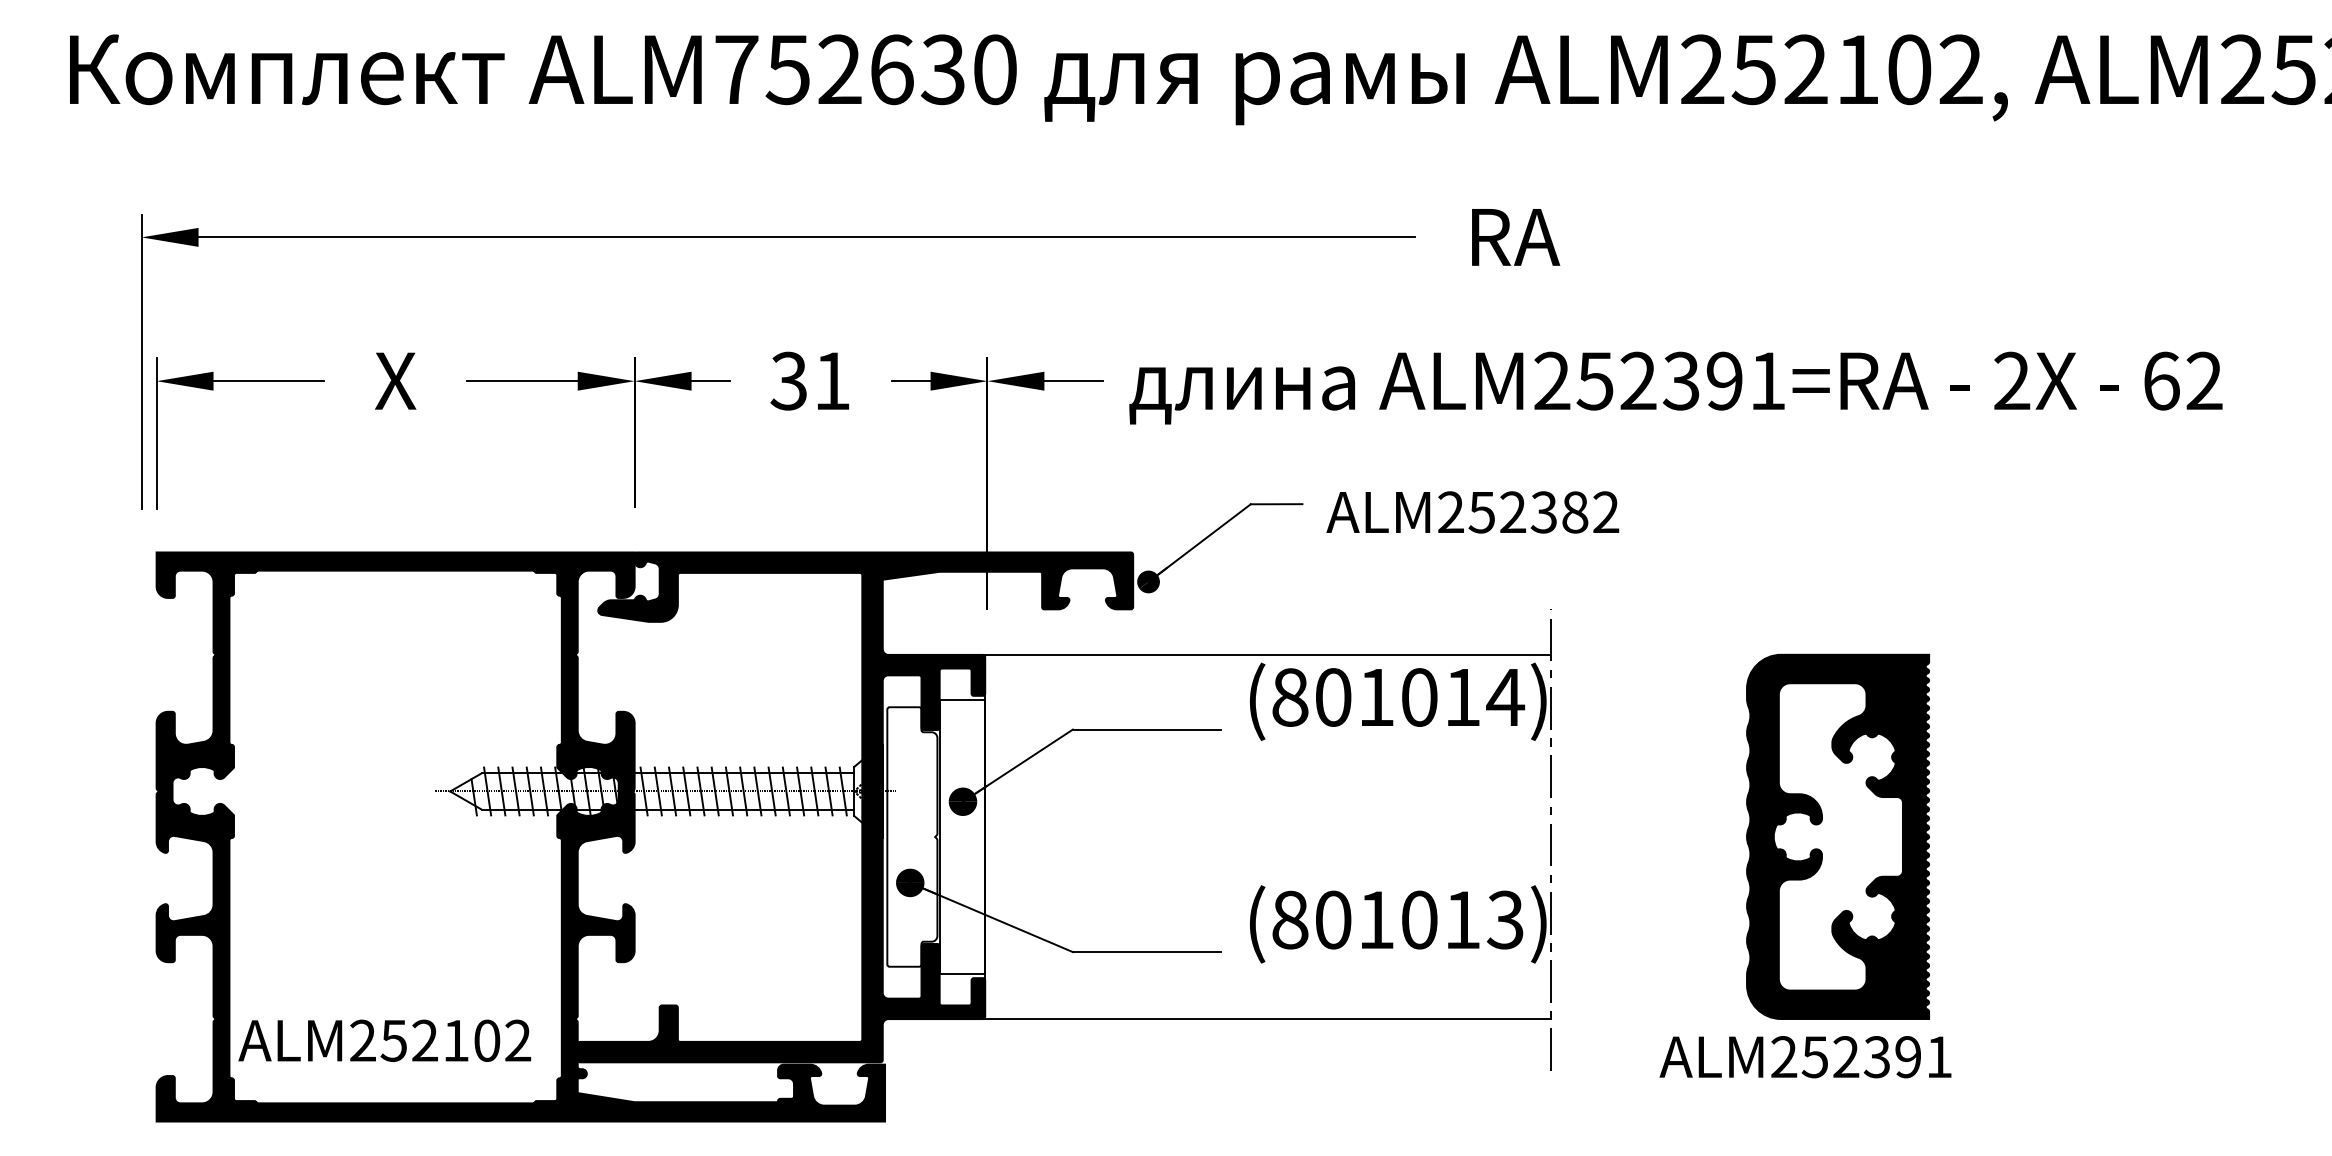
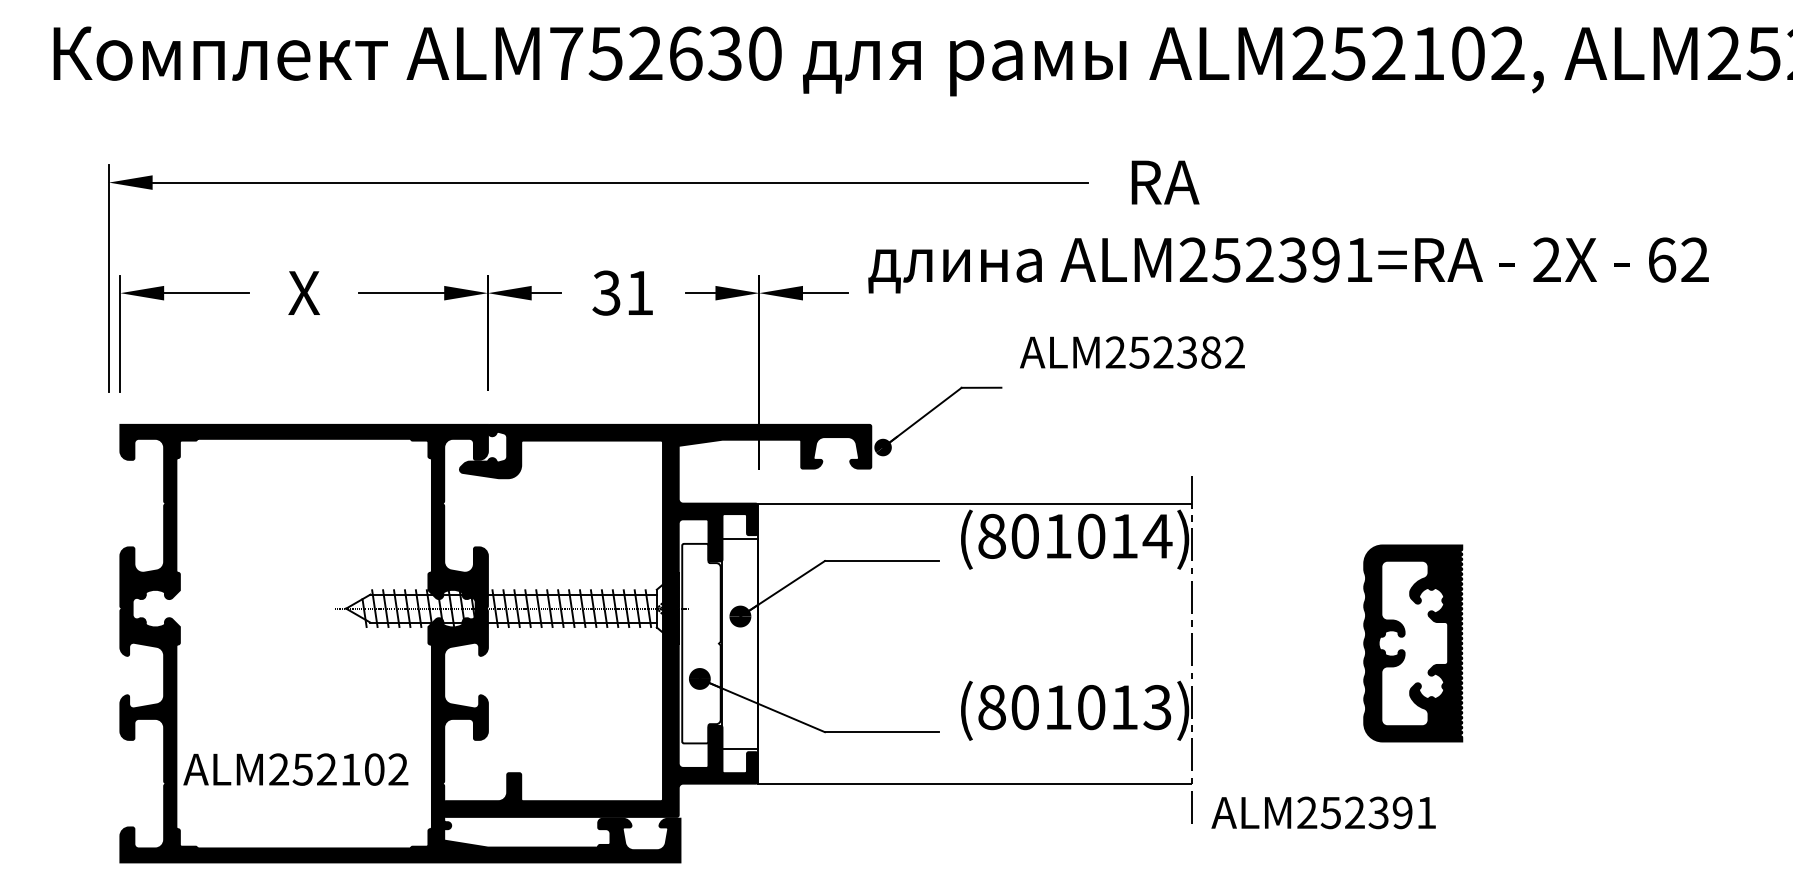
text: (1675, 387) -> (1288, 264), moved
text: (1472, 512) -> (1132, 352), moved
part: (1837, 836) -> (1412, 643), size x0.7
text: (384, 1040) -> (295, 769), moved
text: (1805, 1057) -> (1323, 813), moved

